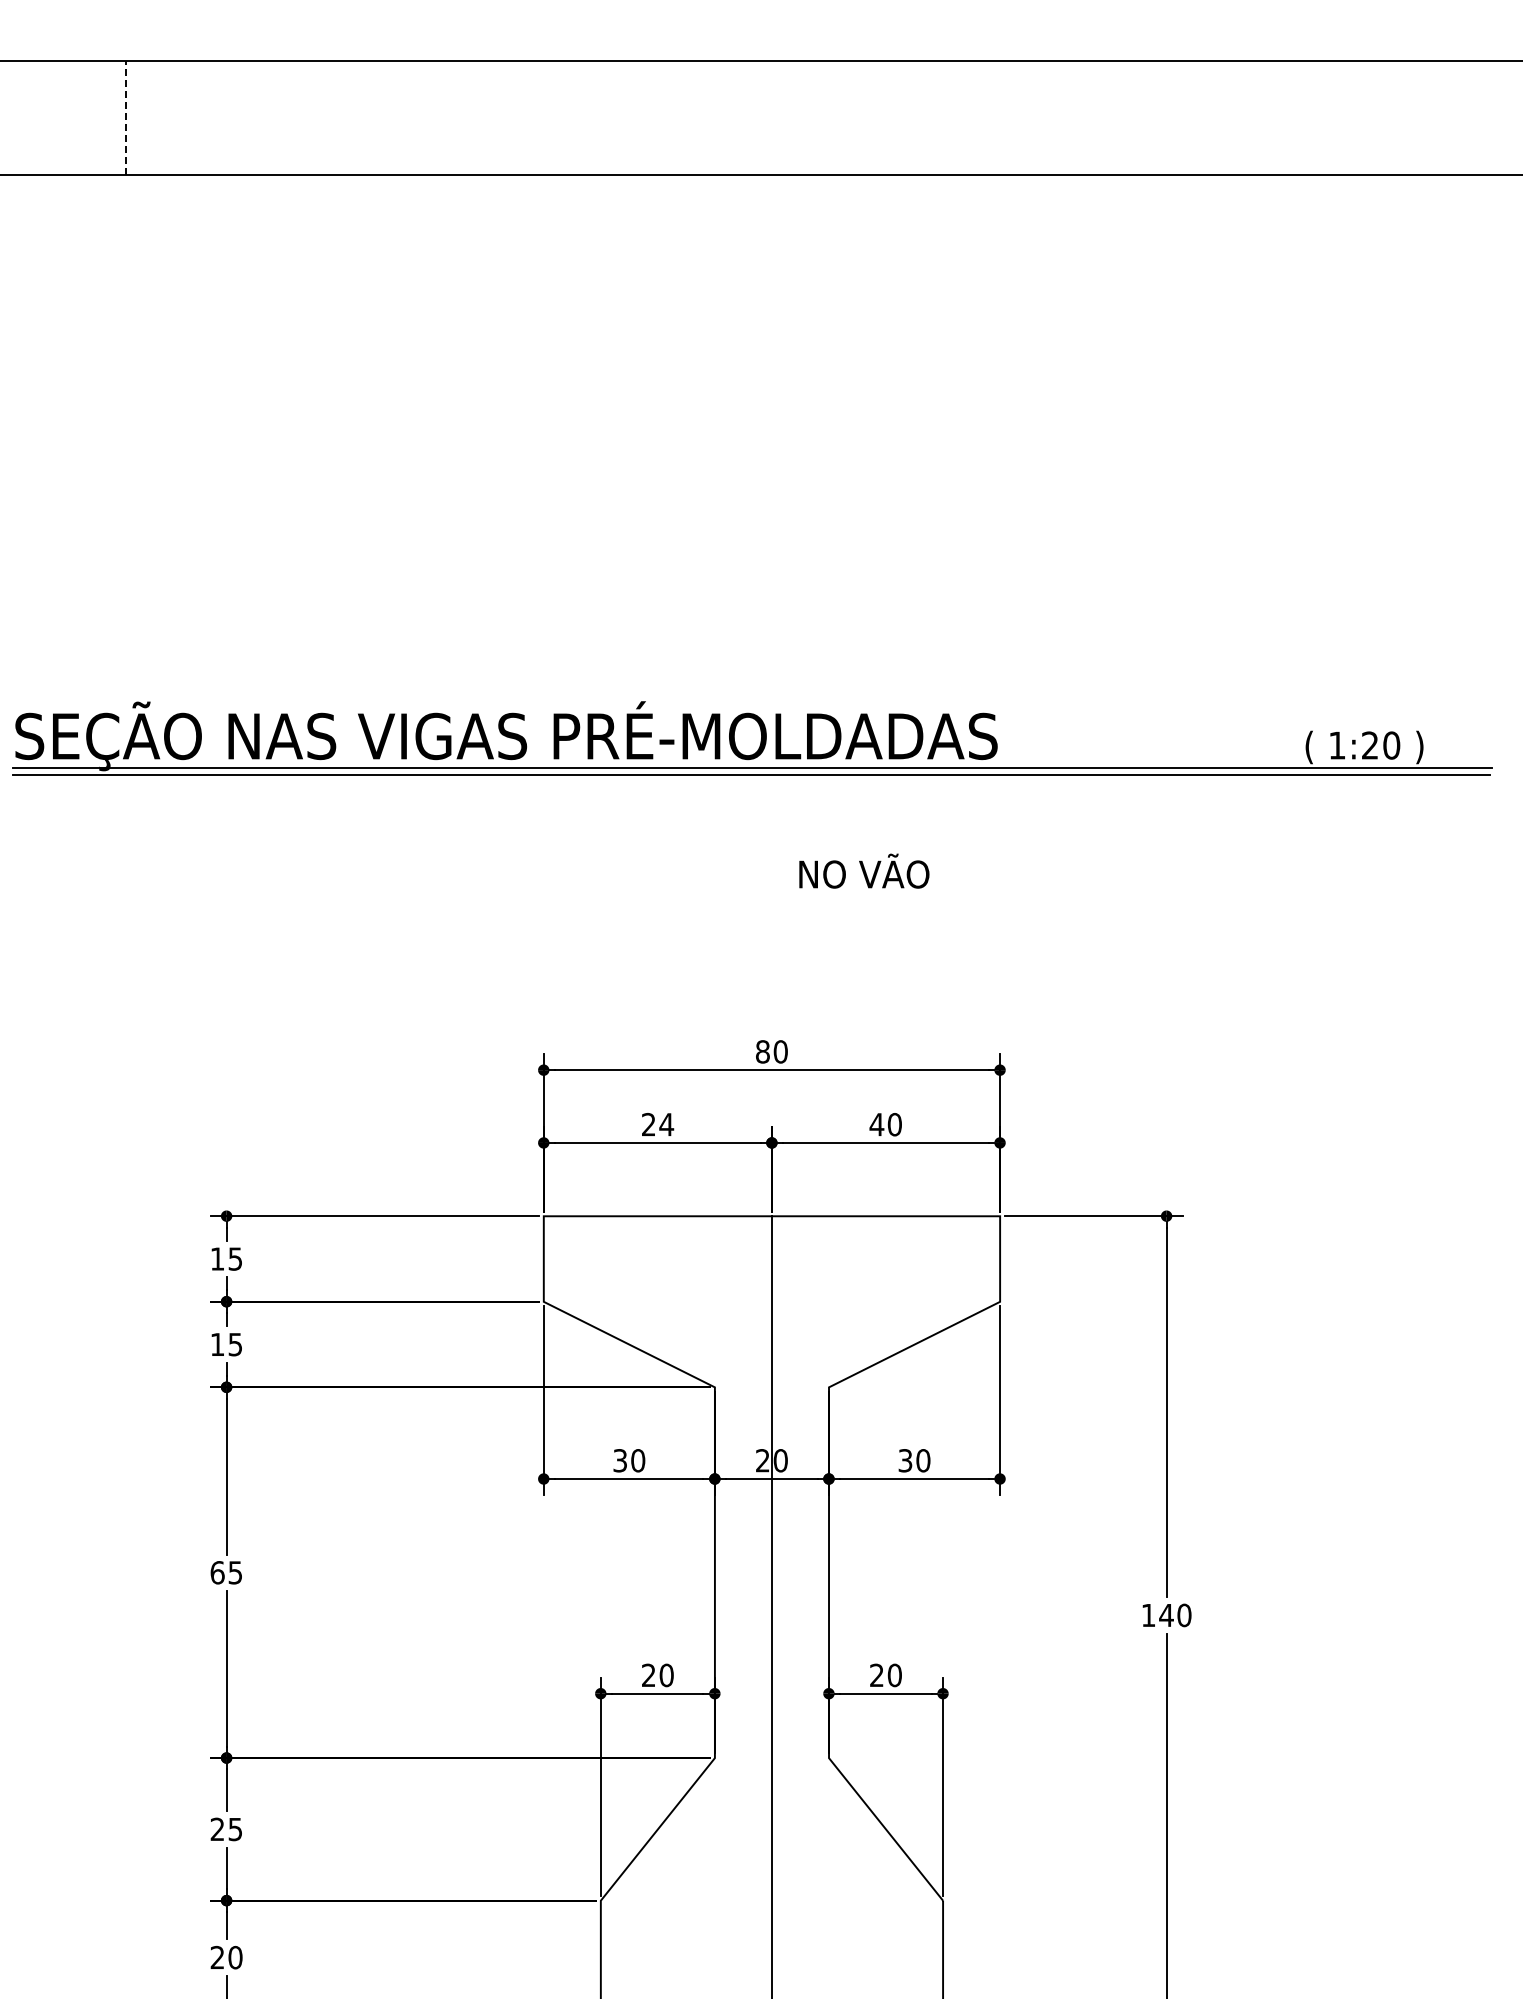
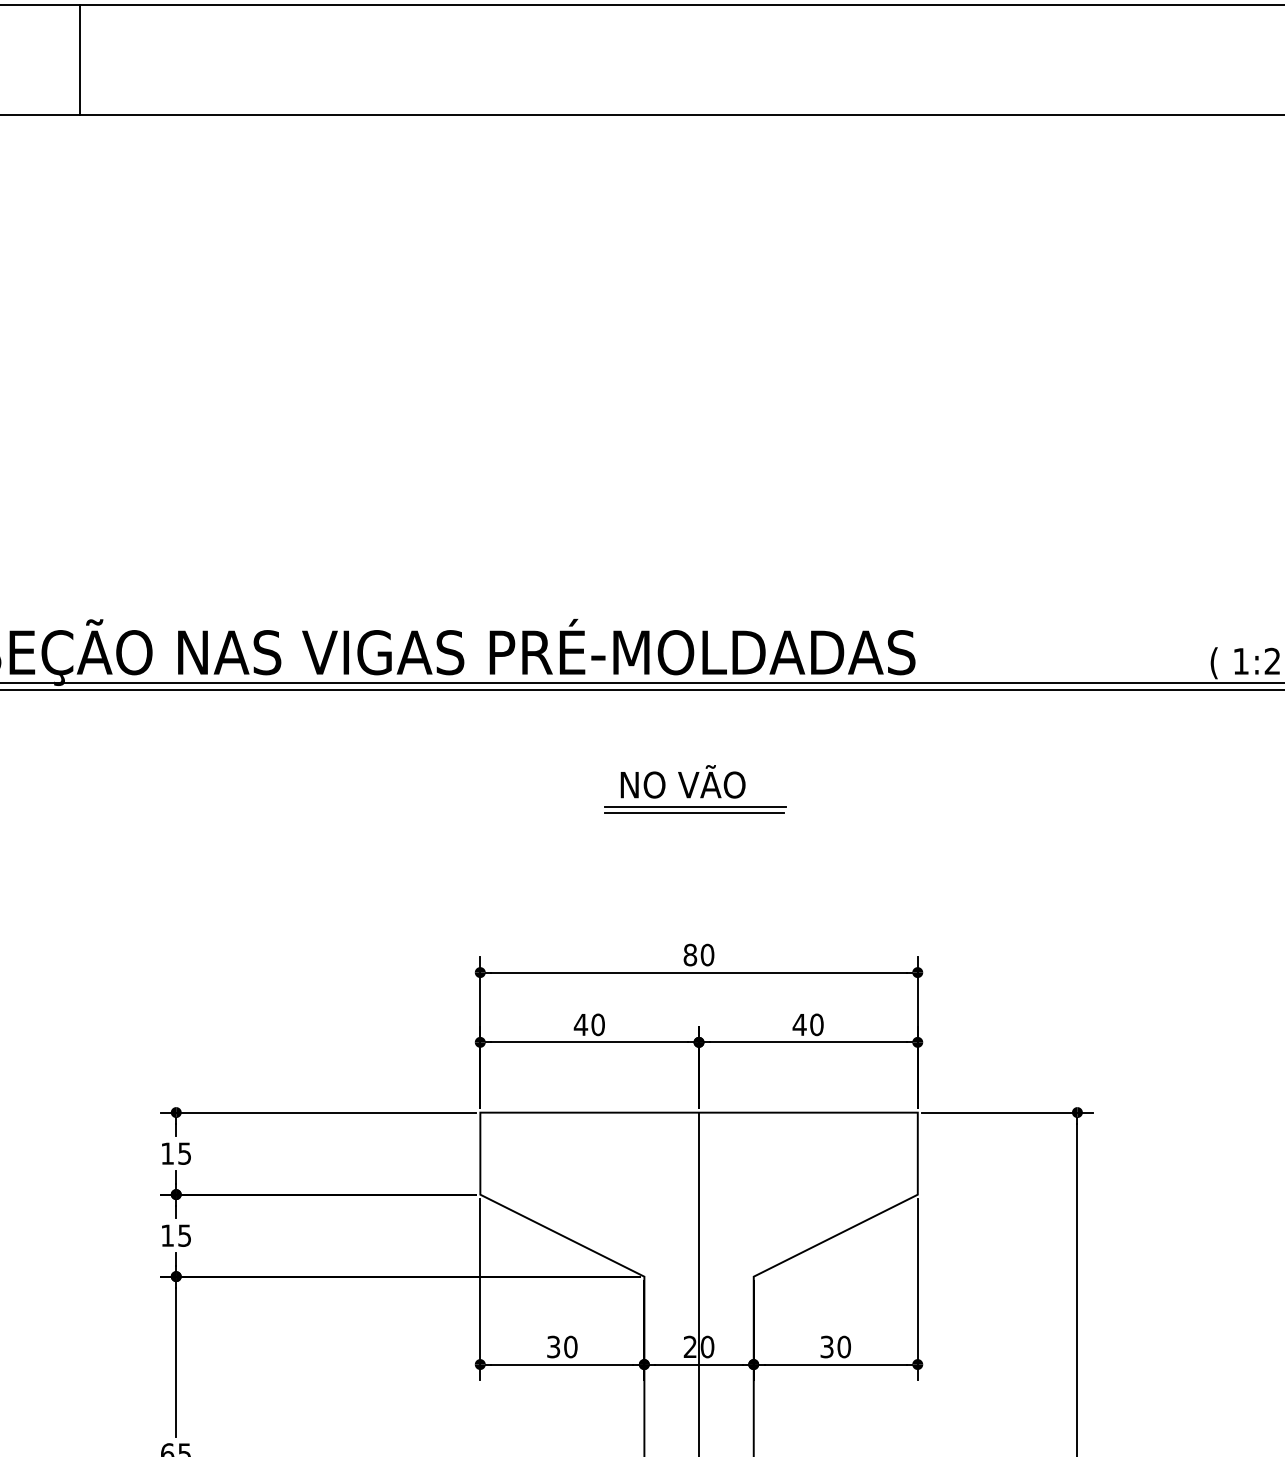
line: (126, 117) -> (80, 59), dashed -> solid
text: (864, 870) -> (683, 781), moved
line: (768, 897) -> (695, 807), added
line: (767, 903) -> (694, 812), added
text: (657, 1124) -> (589, 1024), 24 -> 40

